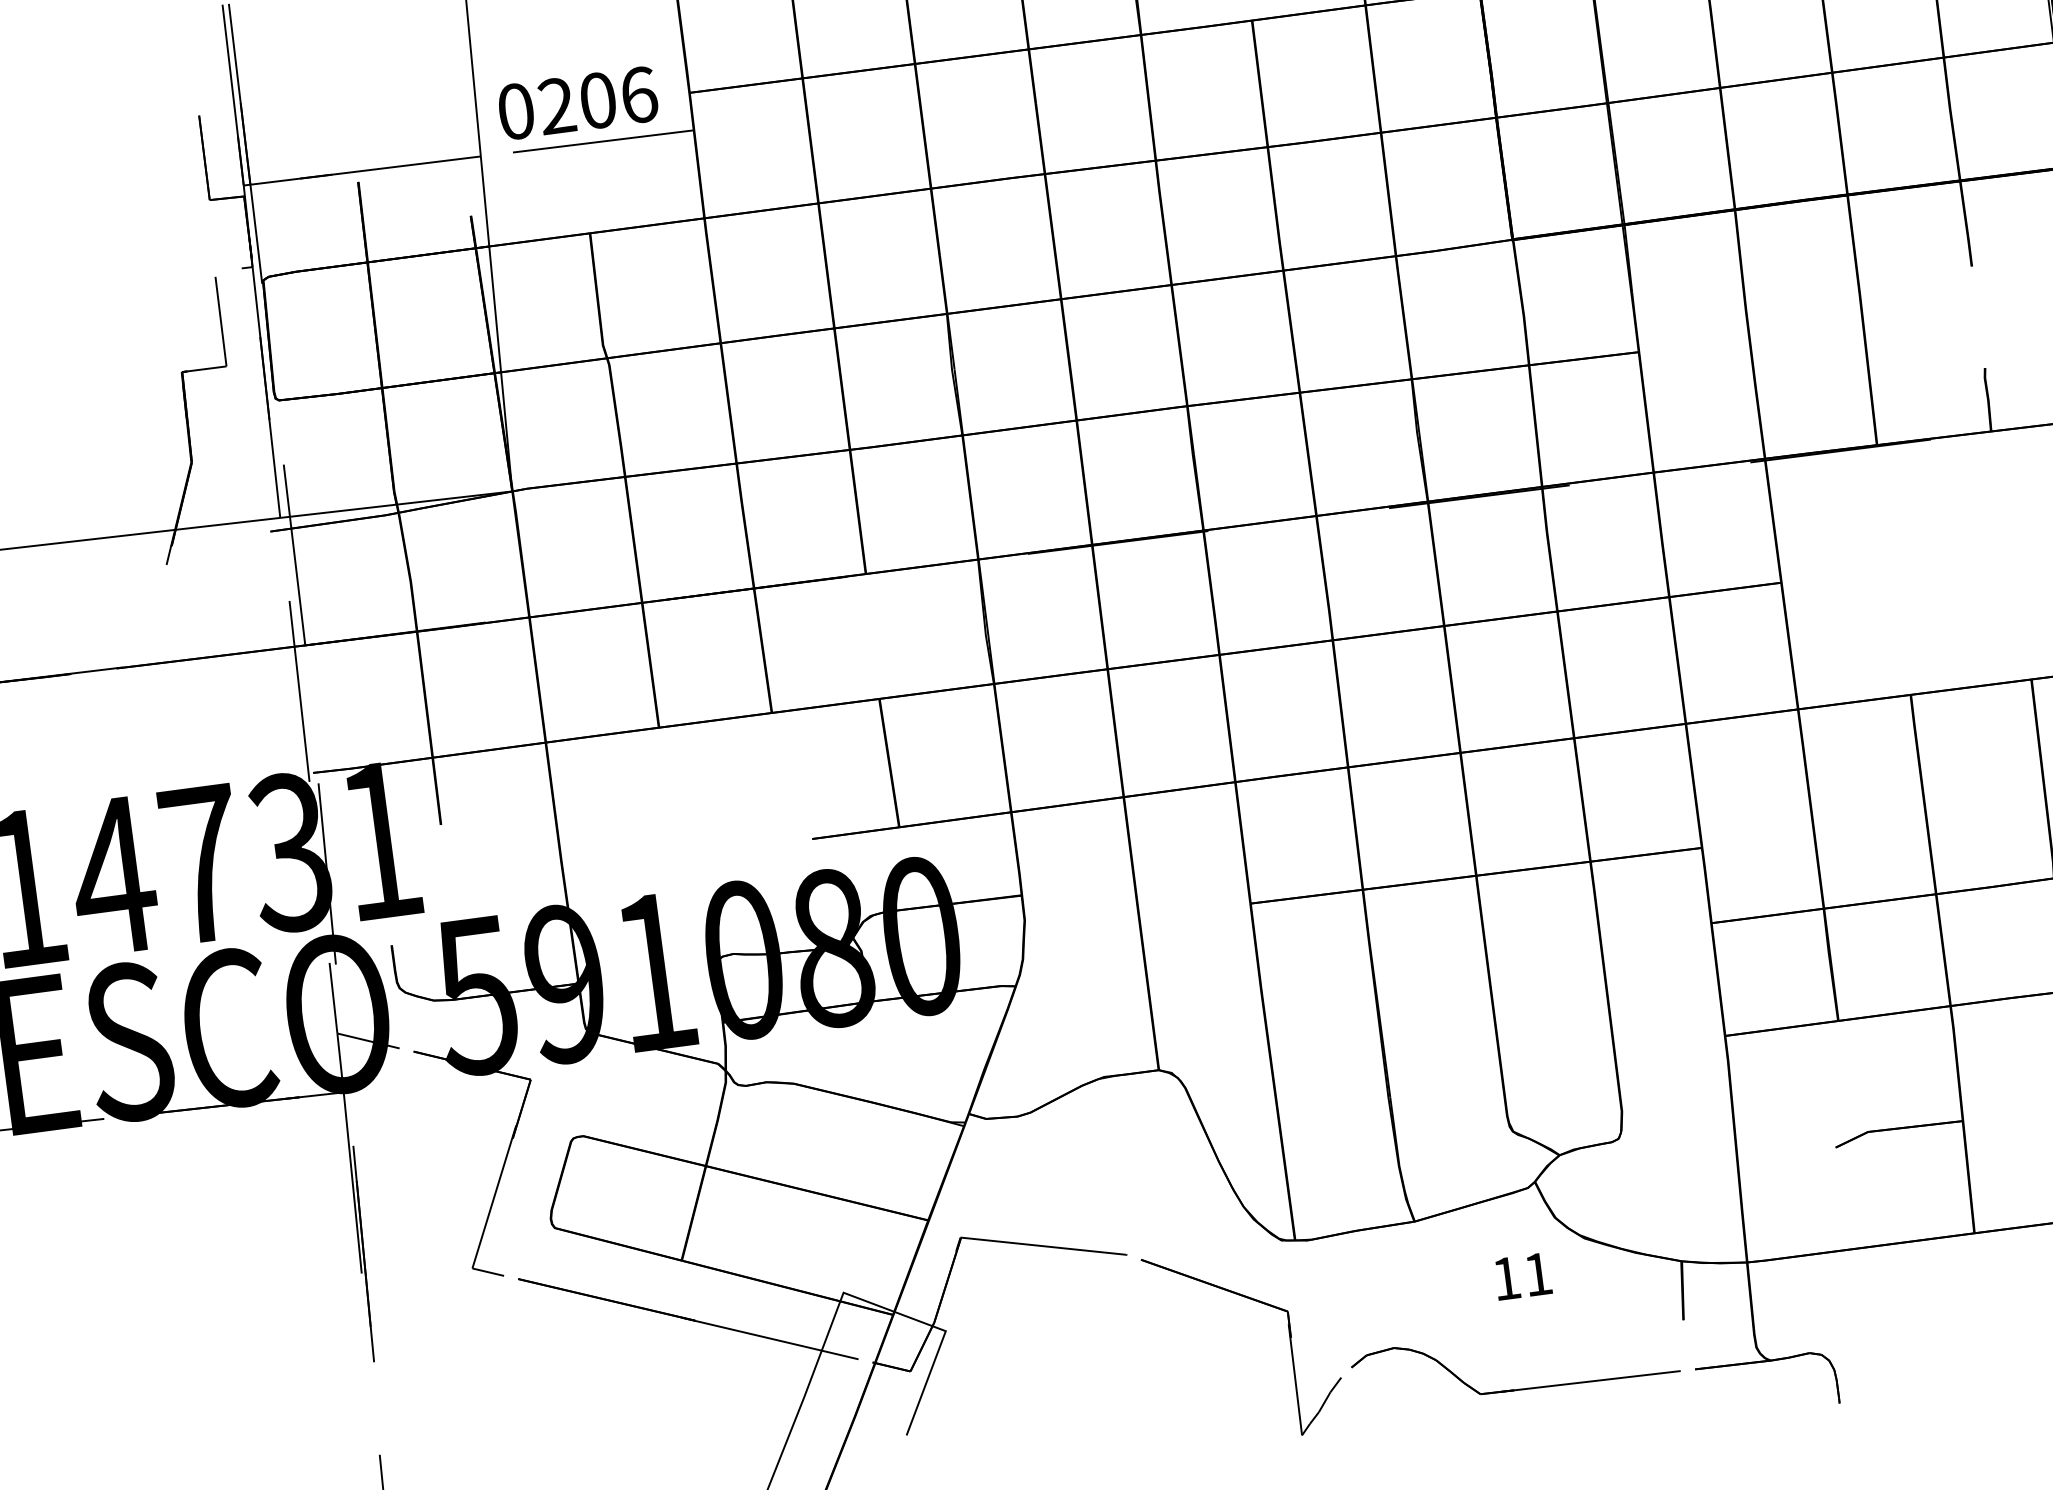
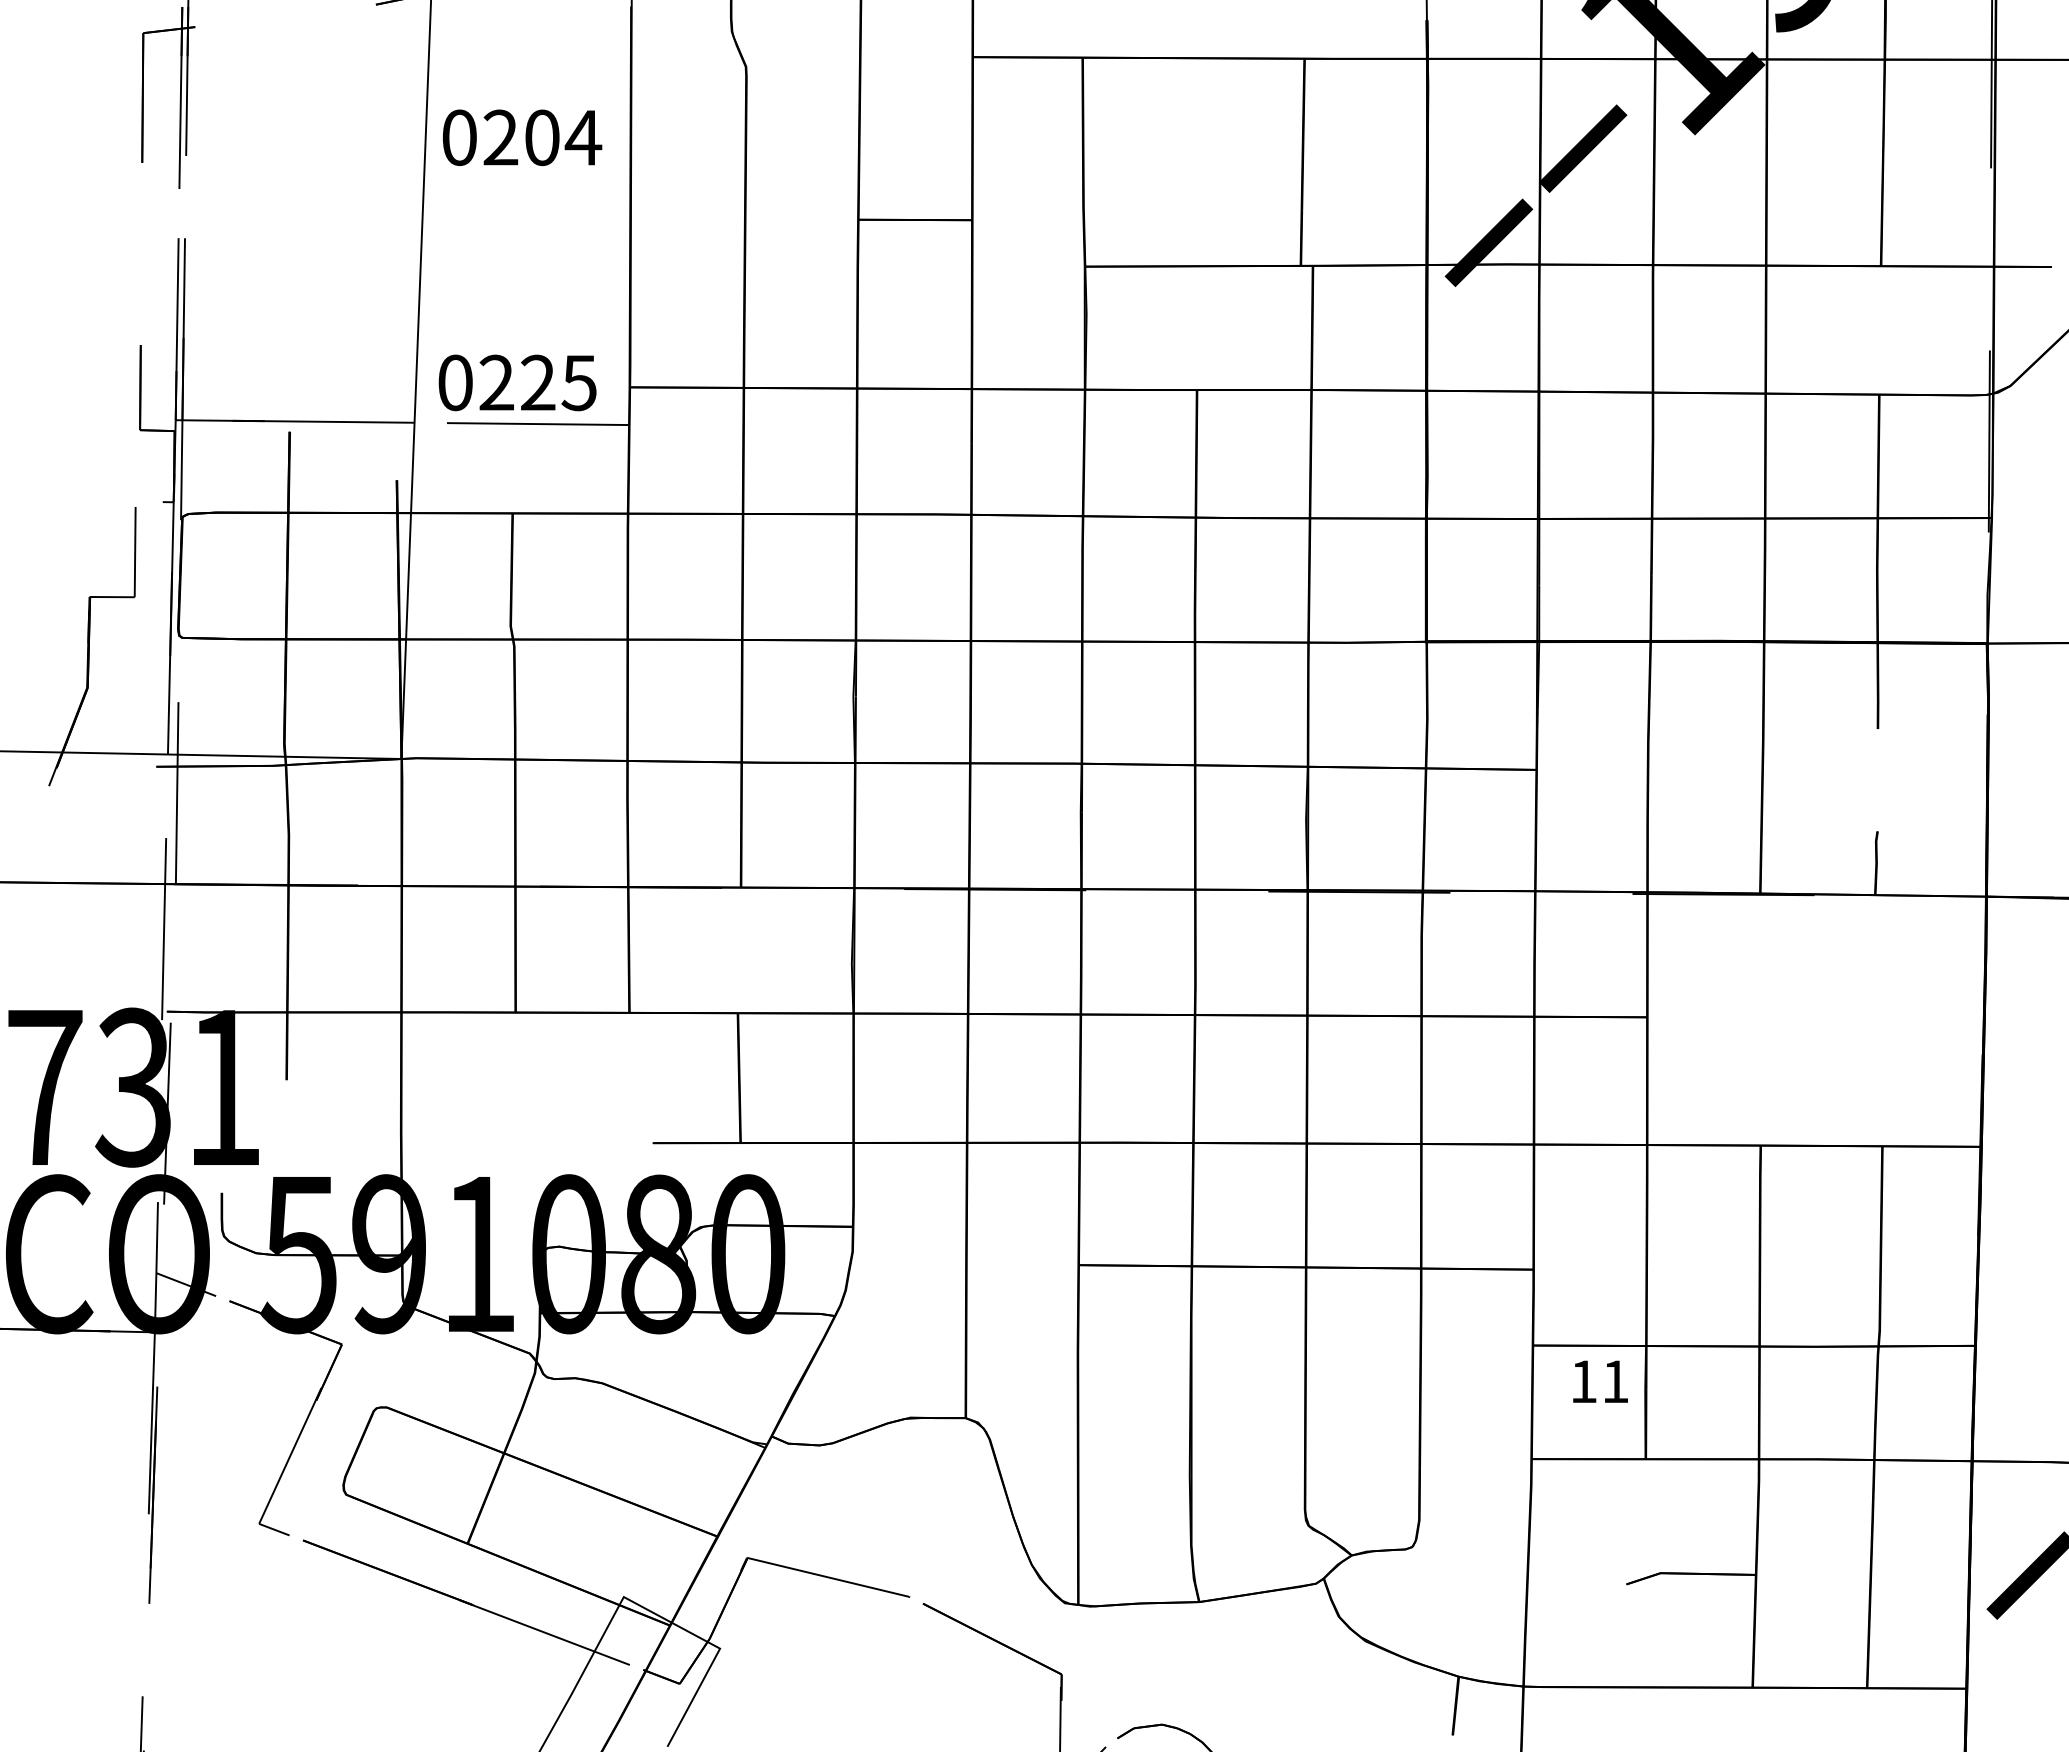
text: (619, 97) -> (559, 382), 0206 -> 0225
text: (1523, 1276) -> (1600, 1381), moved

